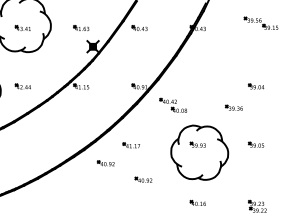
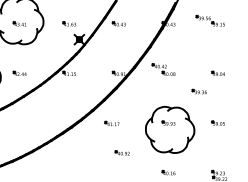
part: (260, 22) -> (209, 20), moved
part: (173, 105) -> (163, 69), moved
part: (104, 162) -> (89, 138), removed

